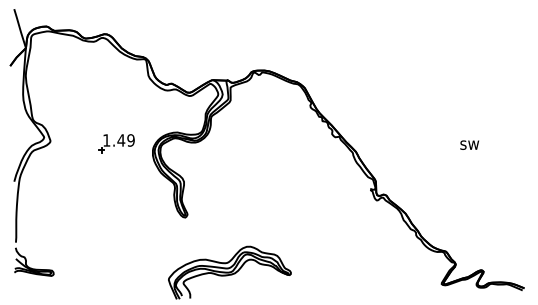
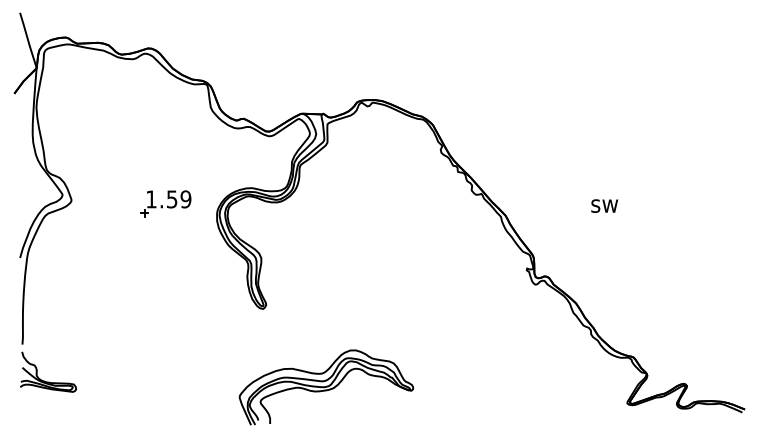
text: (121, 140) -> (172, 199), 1.49 -> 1.59
text: (469, 144) -> (604, 205), moved

